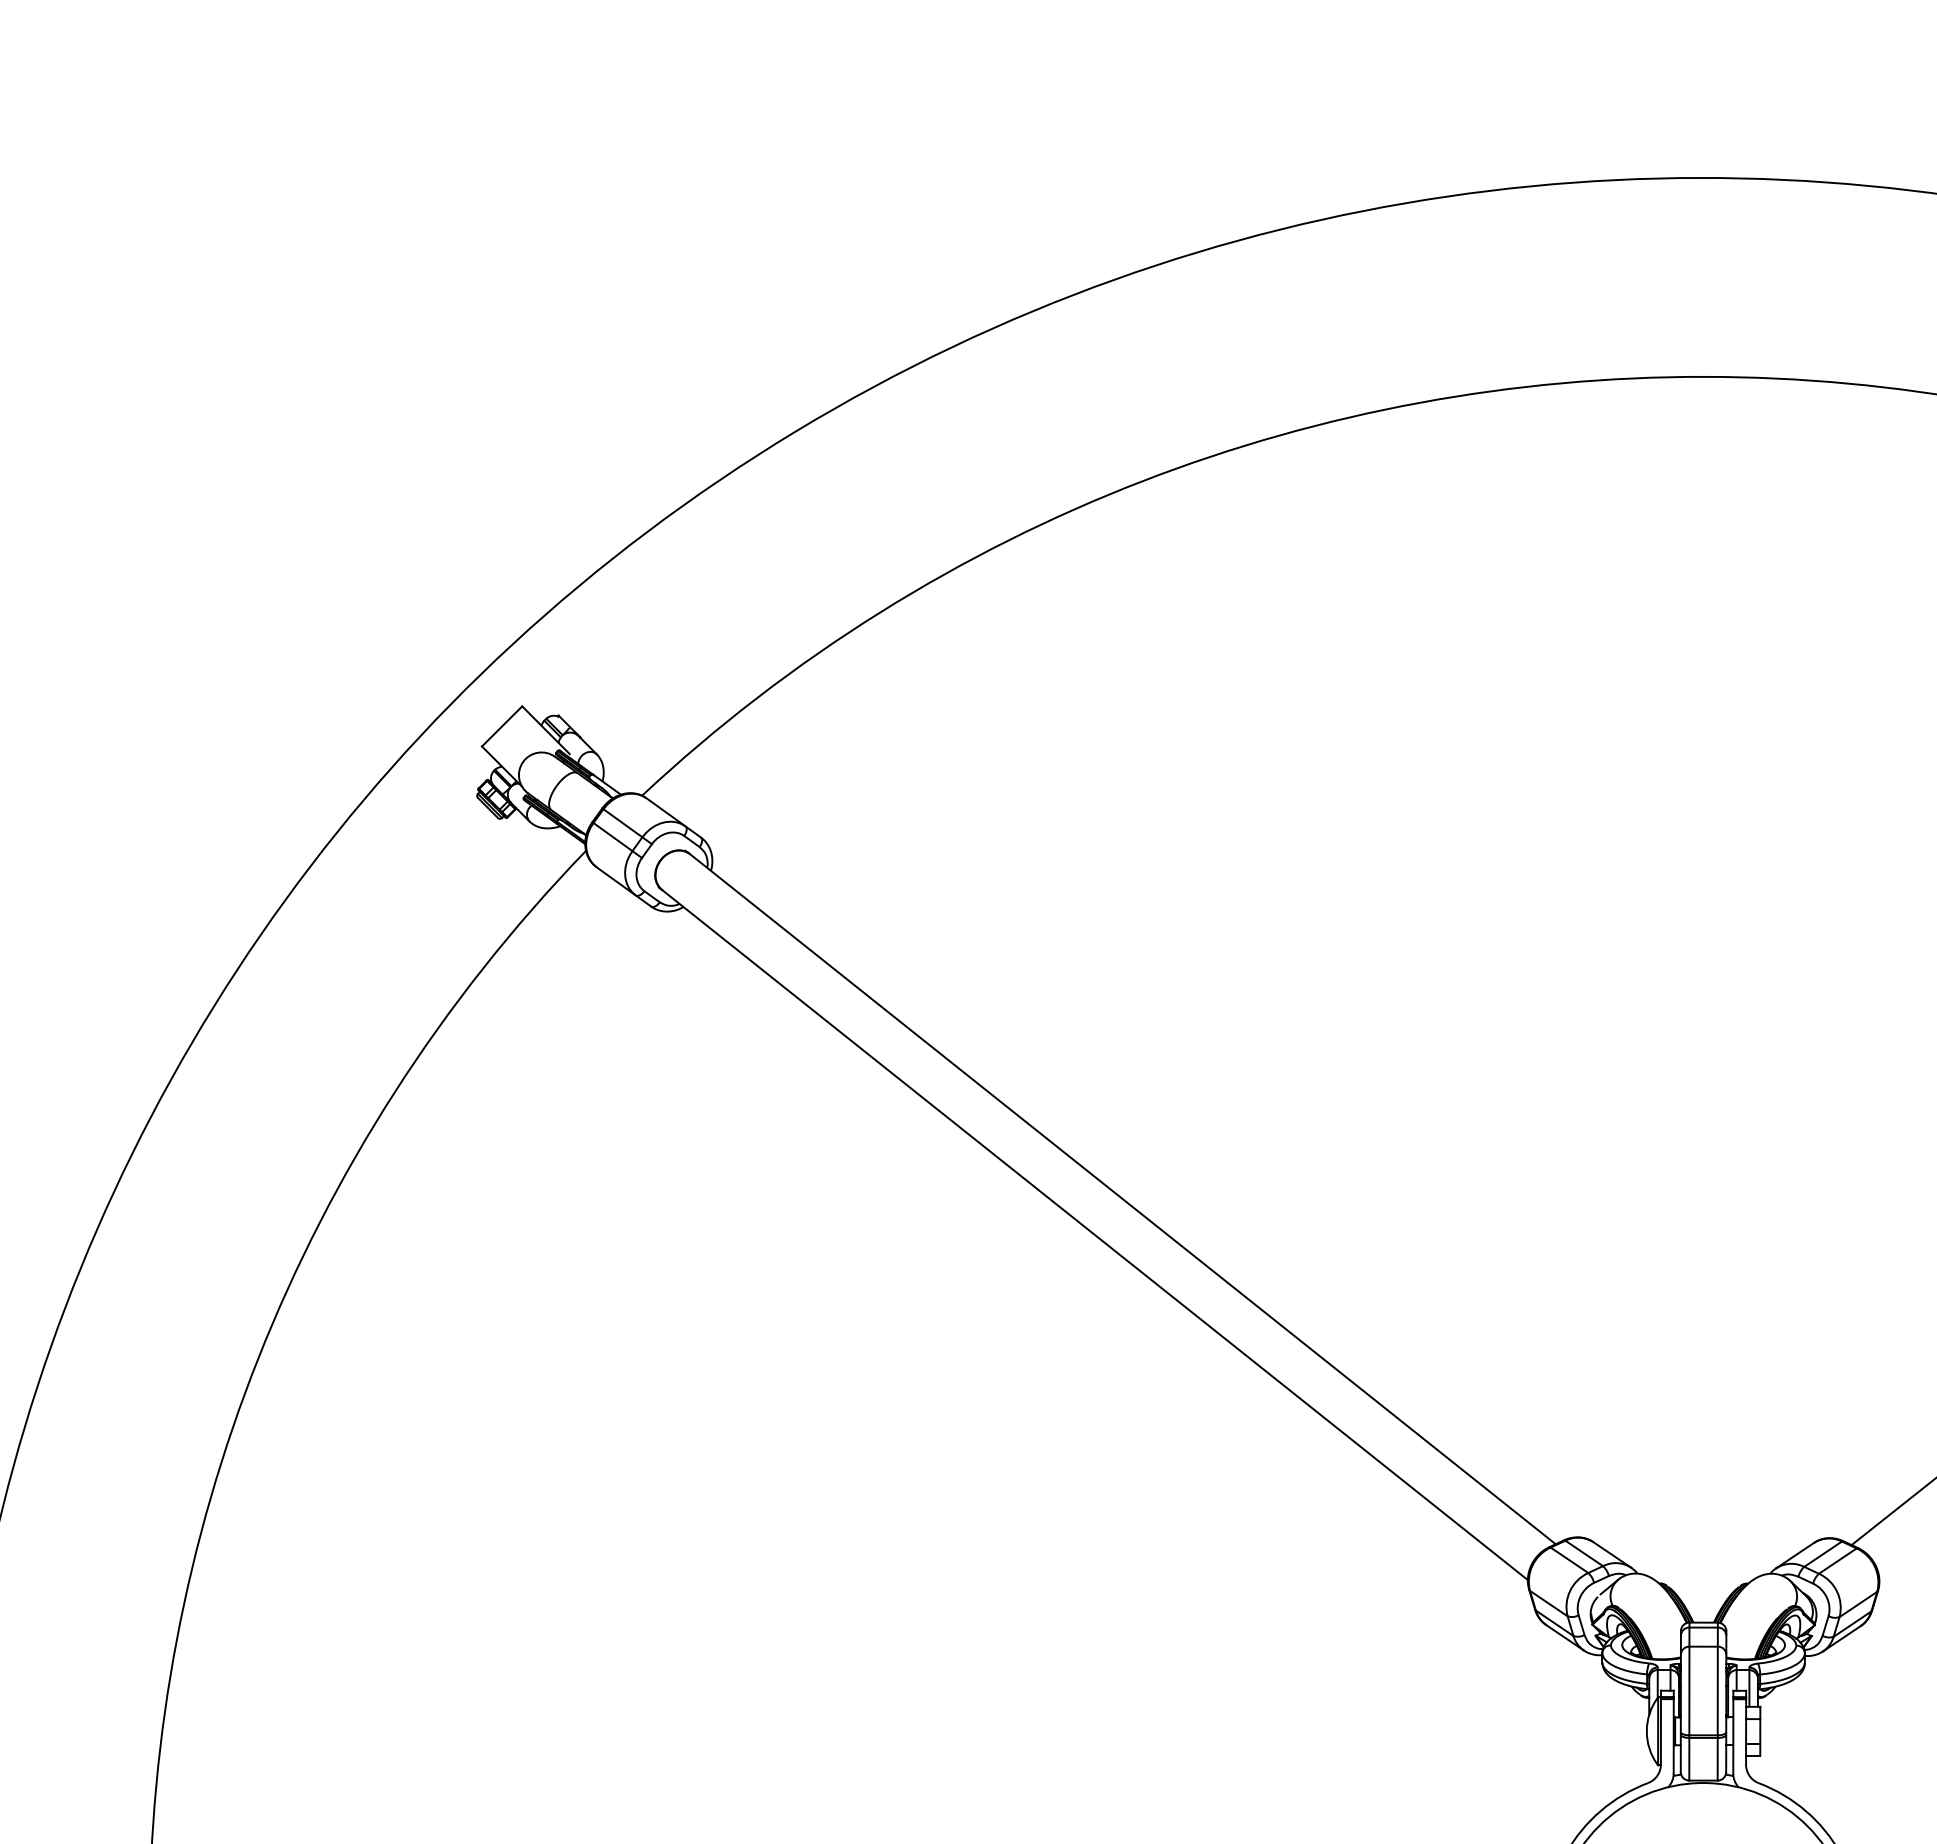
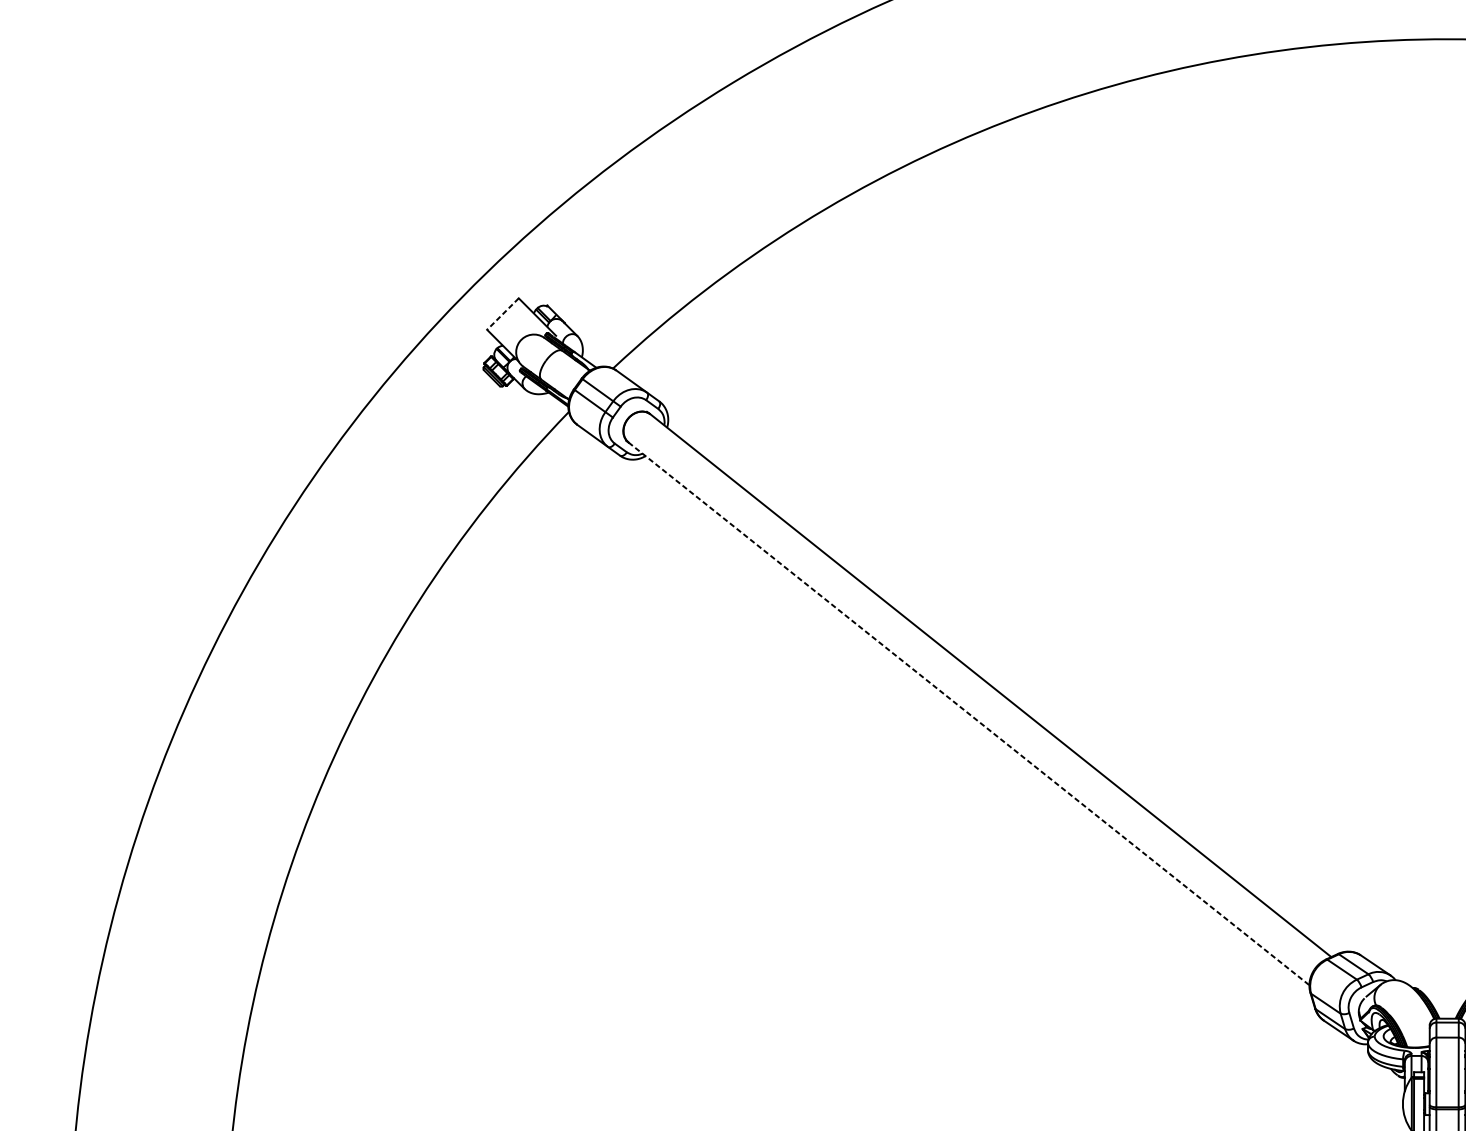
line: (501, 726) -> (502, 314), solid -> dashed
line: (1094, 1234) -> (968, 713), solid -> dashed

